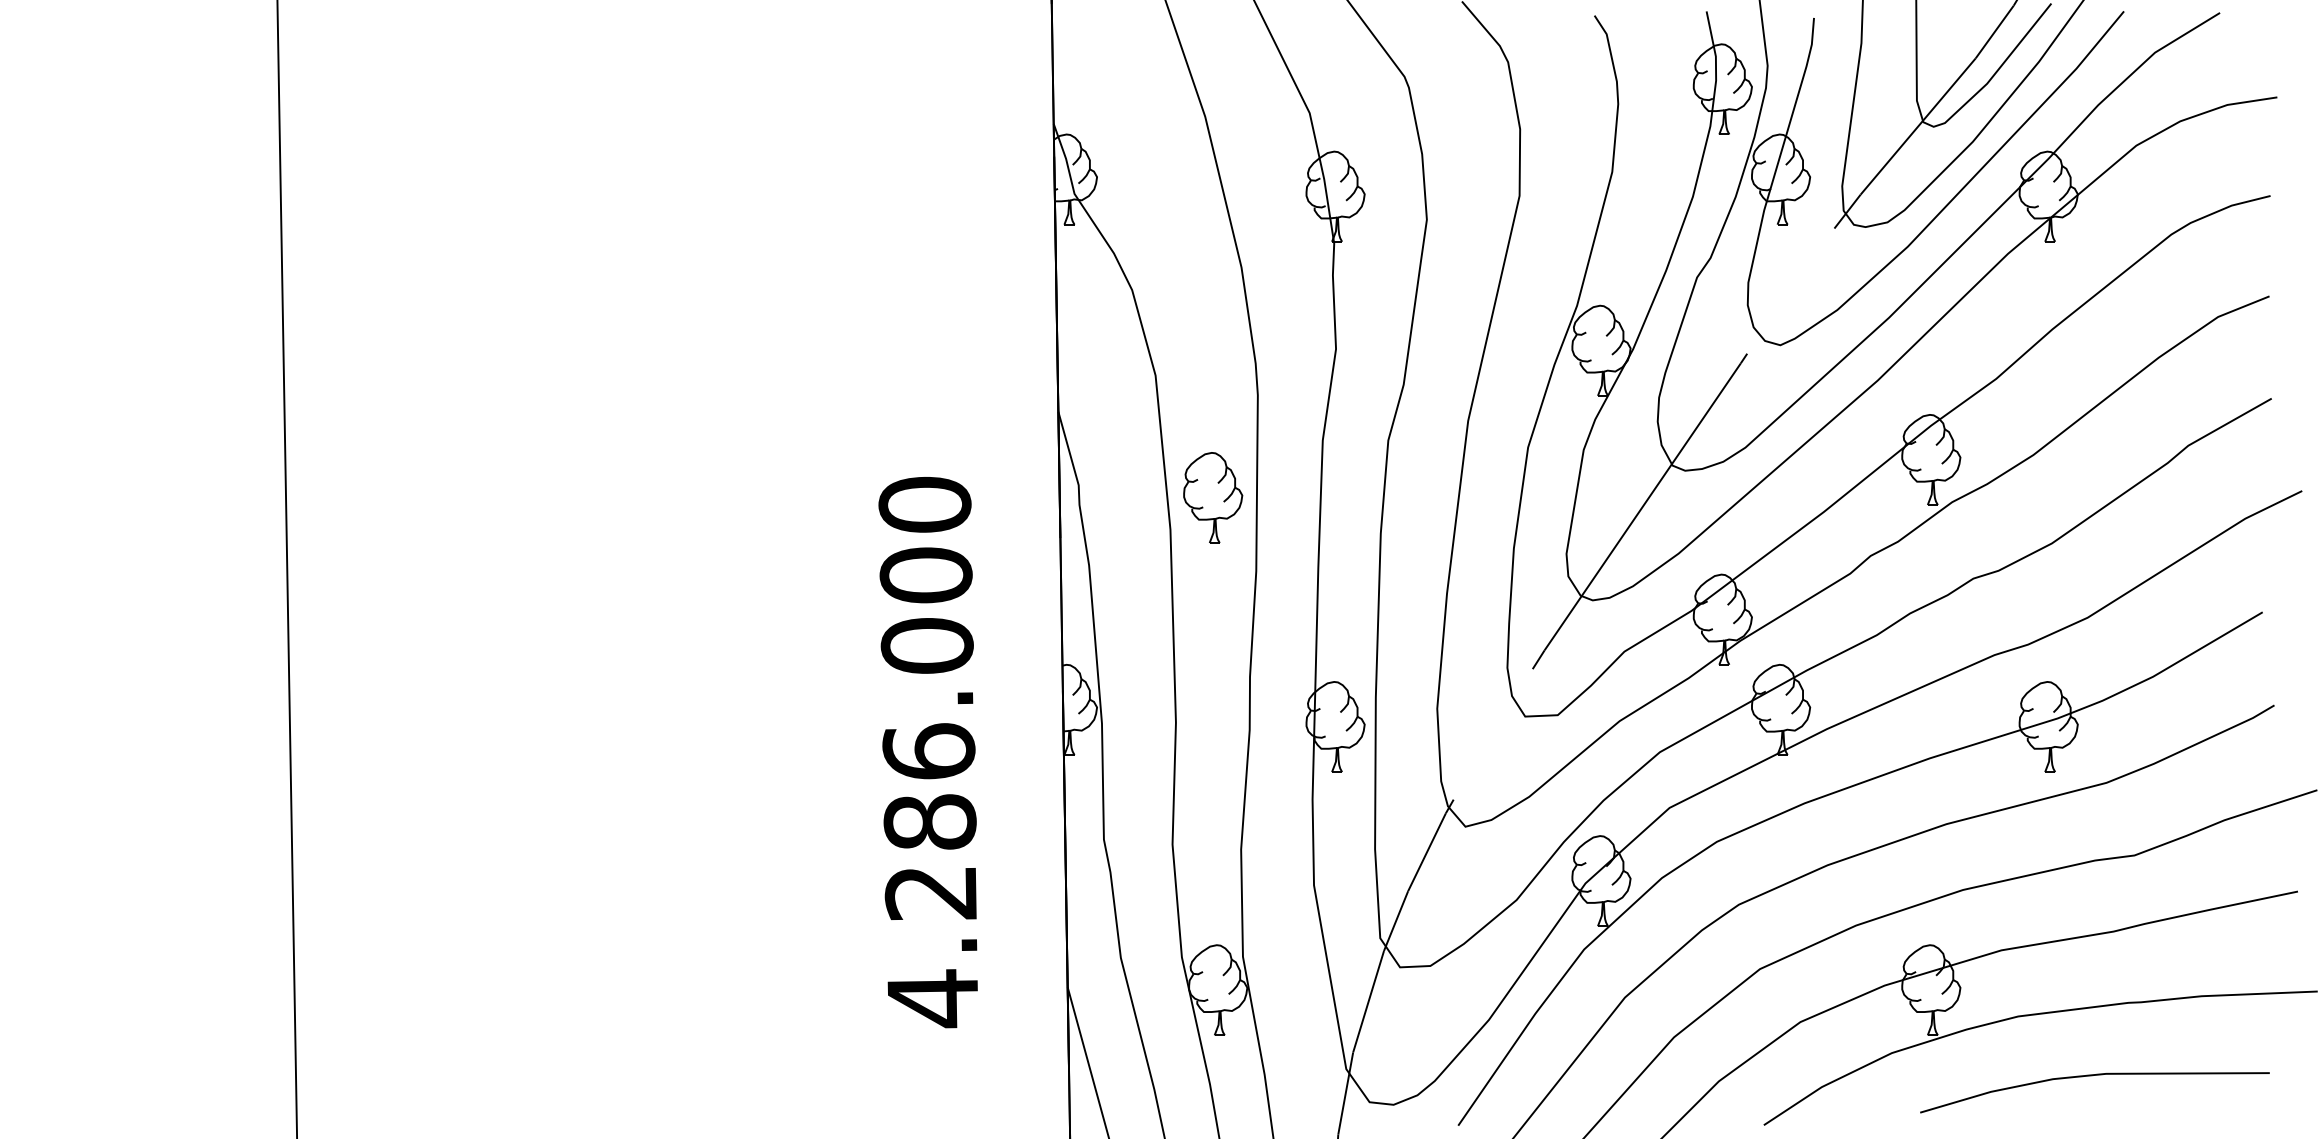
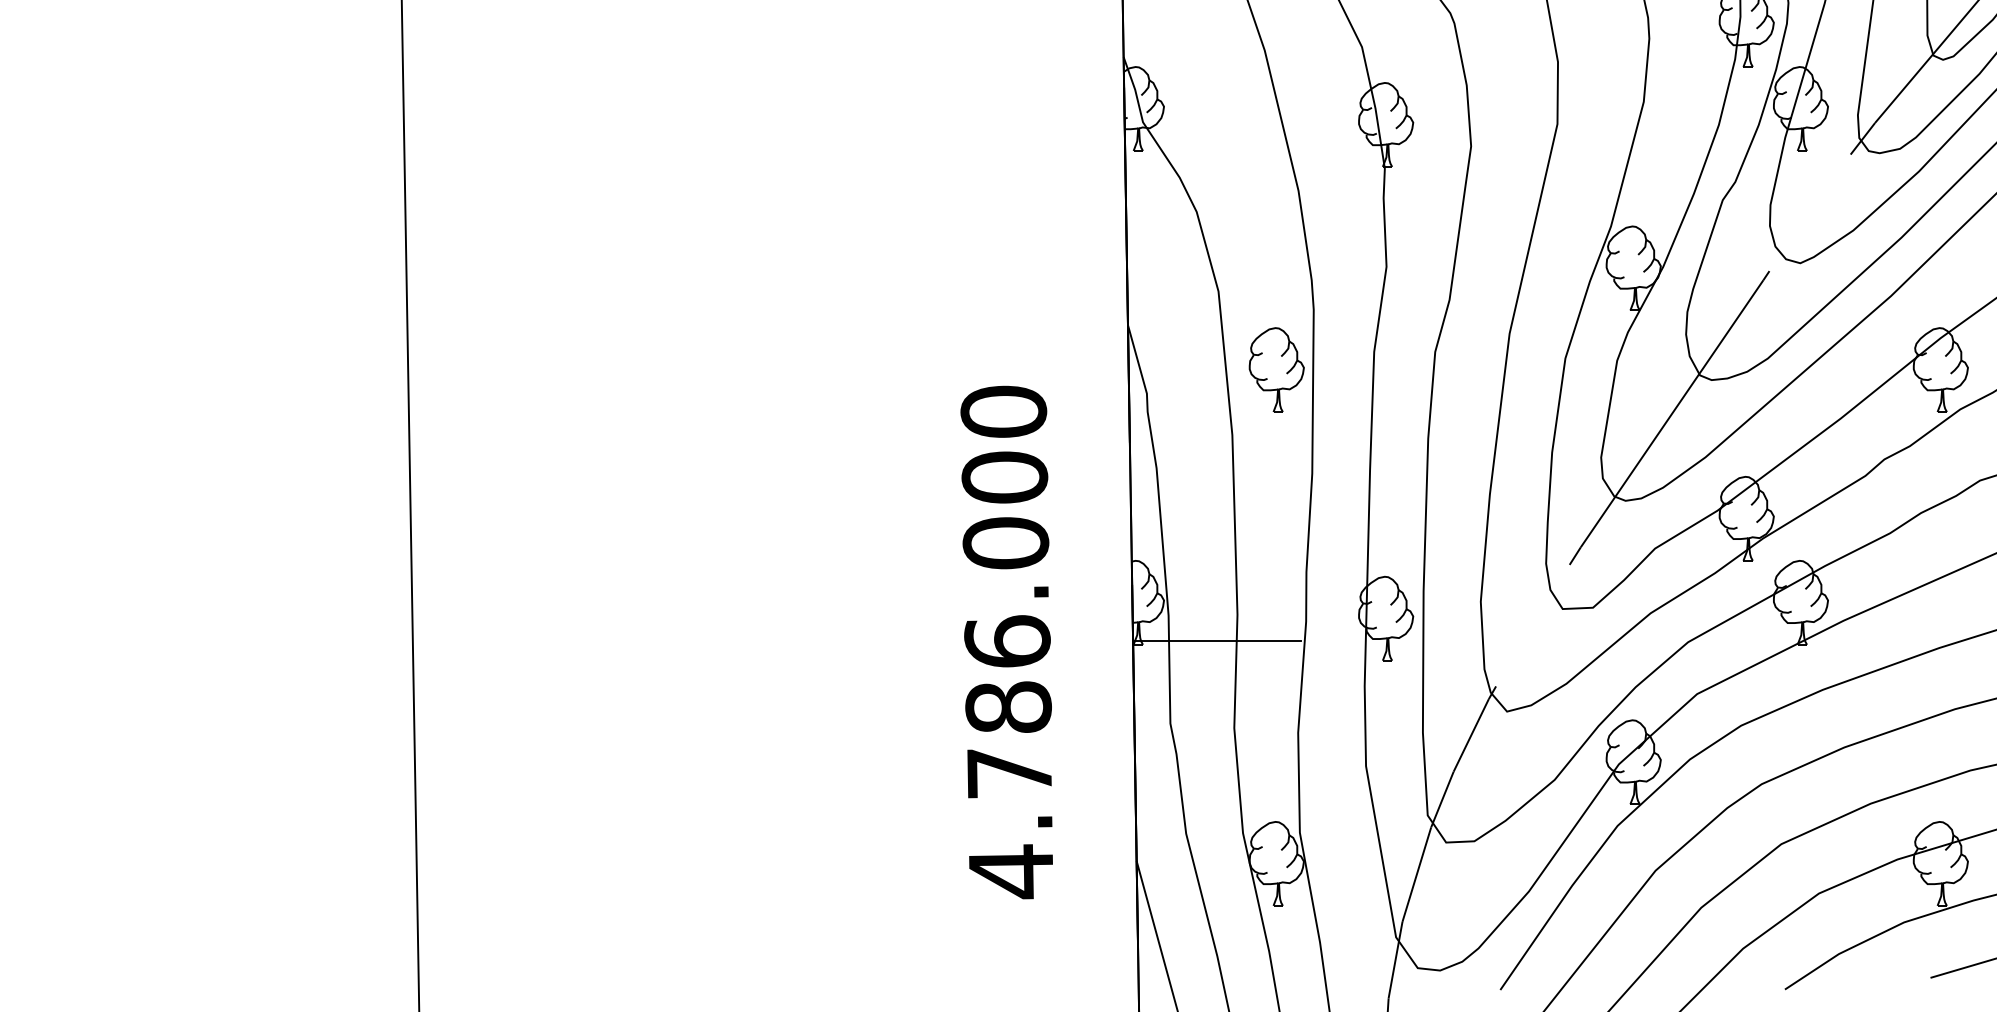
part: (1213, 497) -> (1277, 369), moved
line: (1153, 751) -> (1216, 641), added
text: (930, 893) -> (1008, 773), 4.286.000 -> 4.786.000

